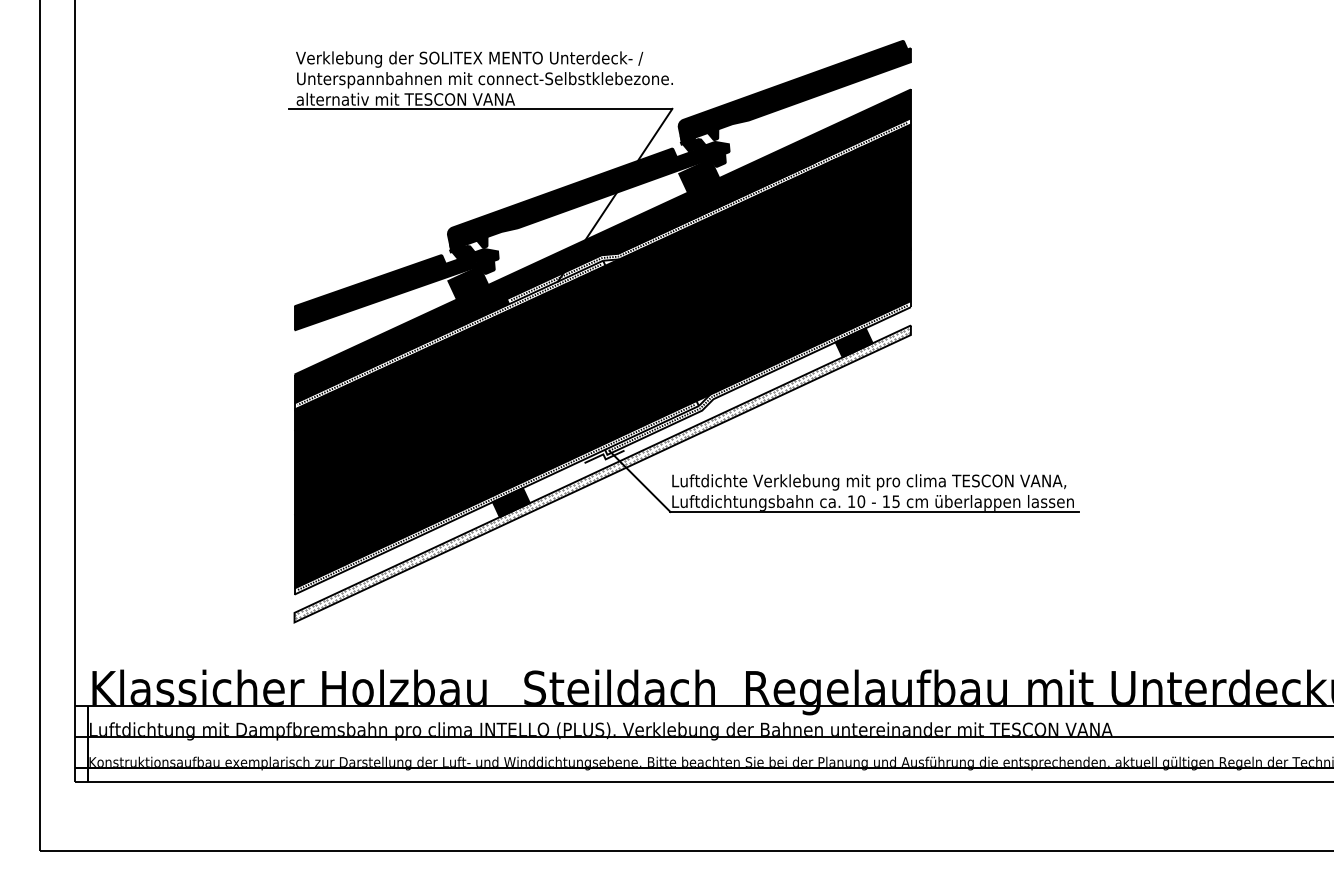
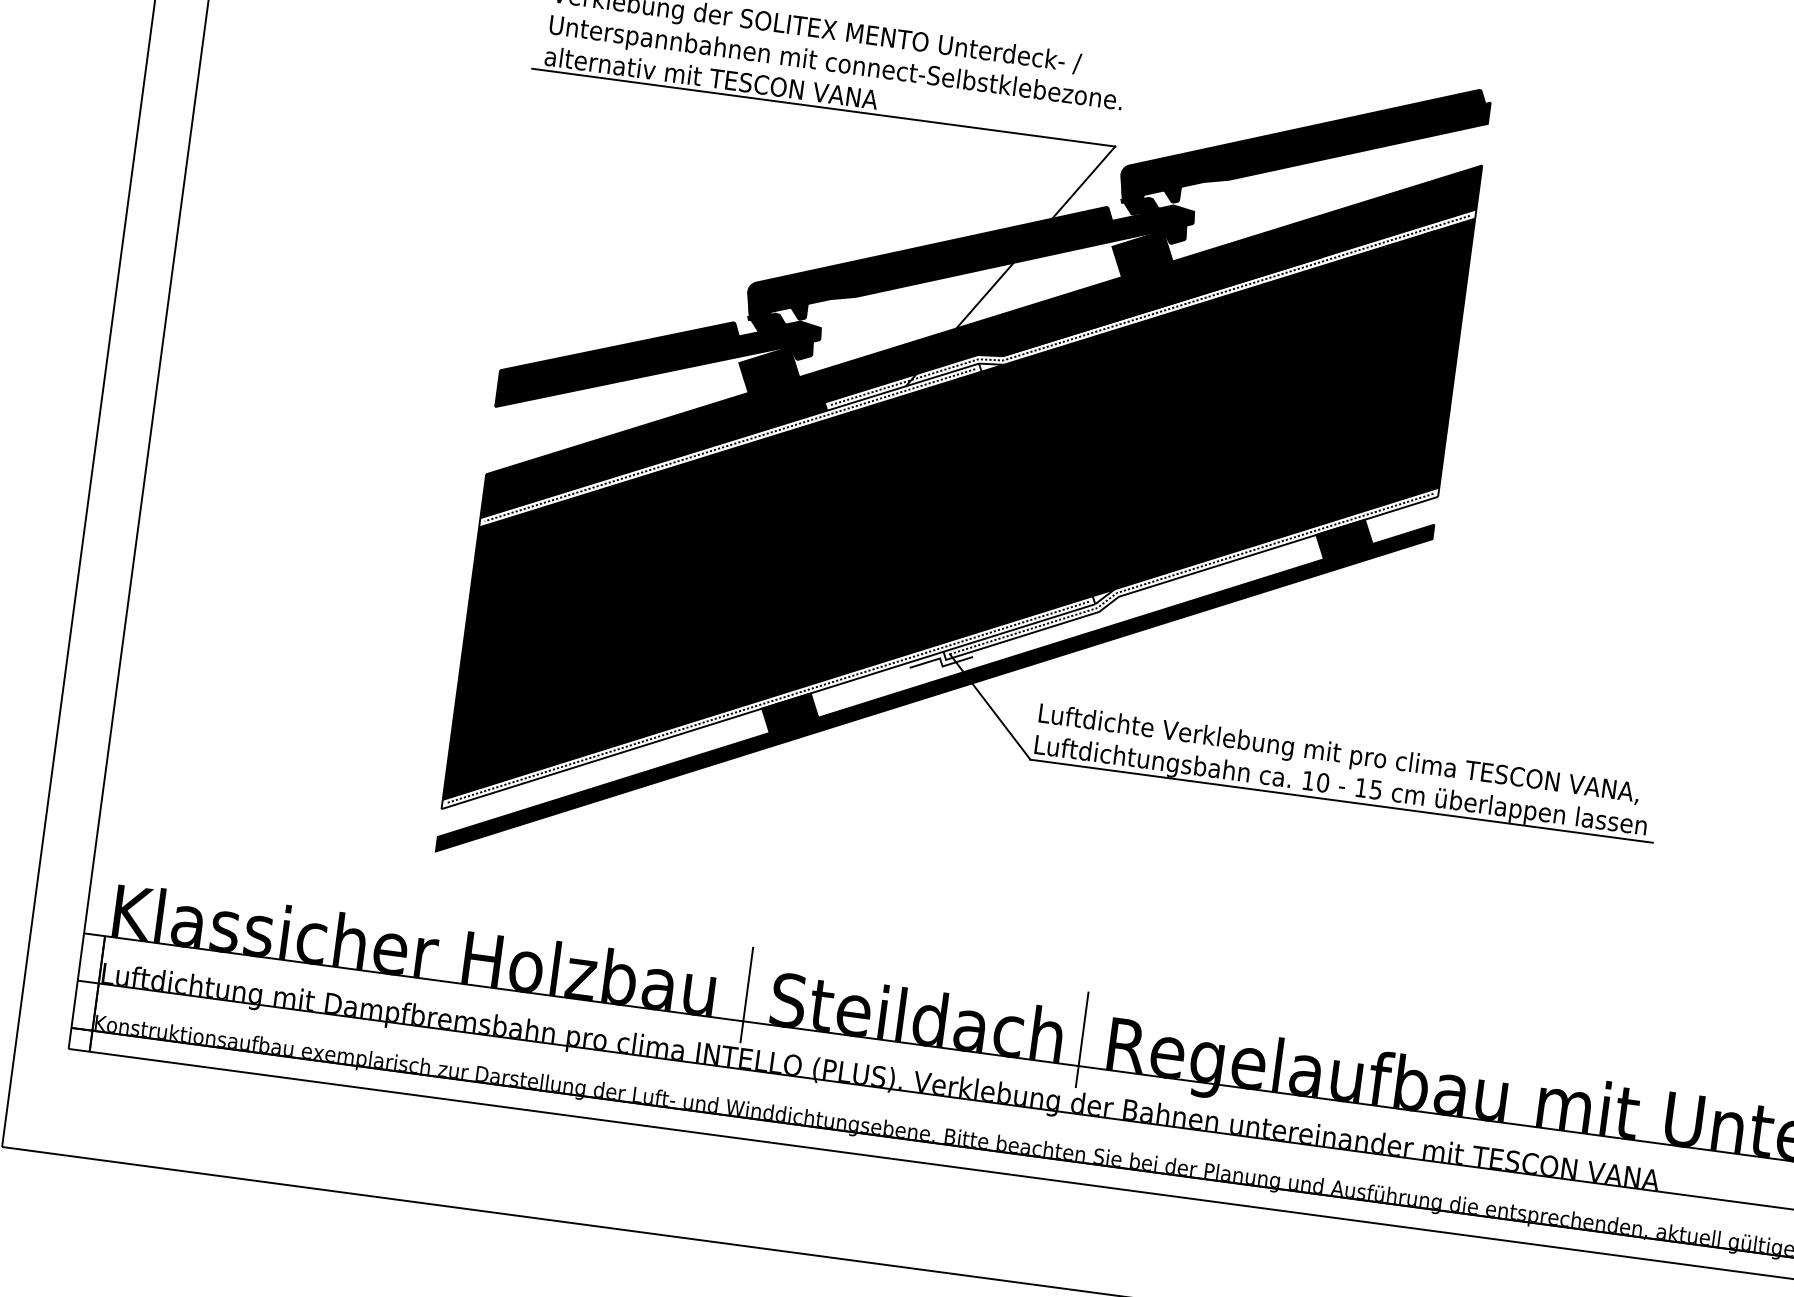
fill: (602, 473) -> (934, 687), added
line: (507, 688) -> (746, 995), added
line: (727, 688) -> (1081, 1039), added

